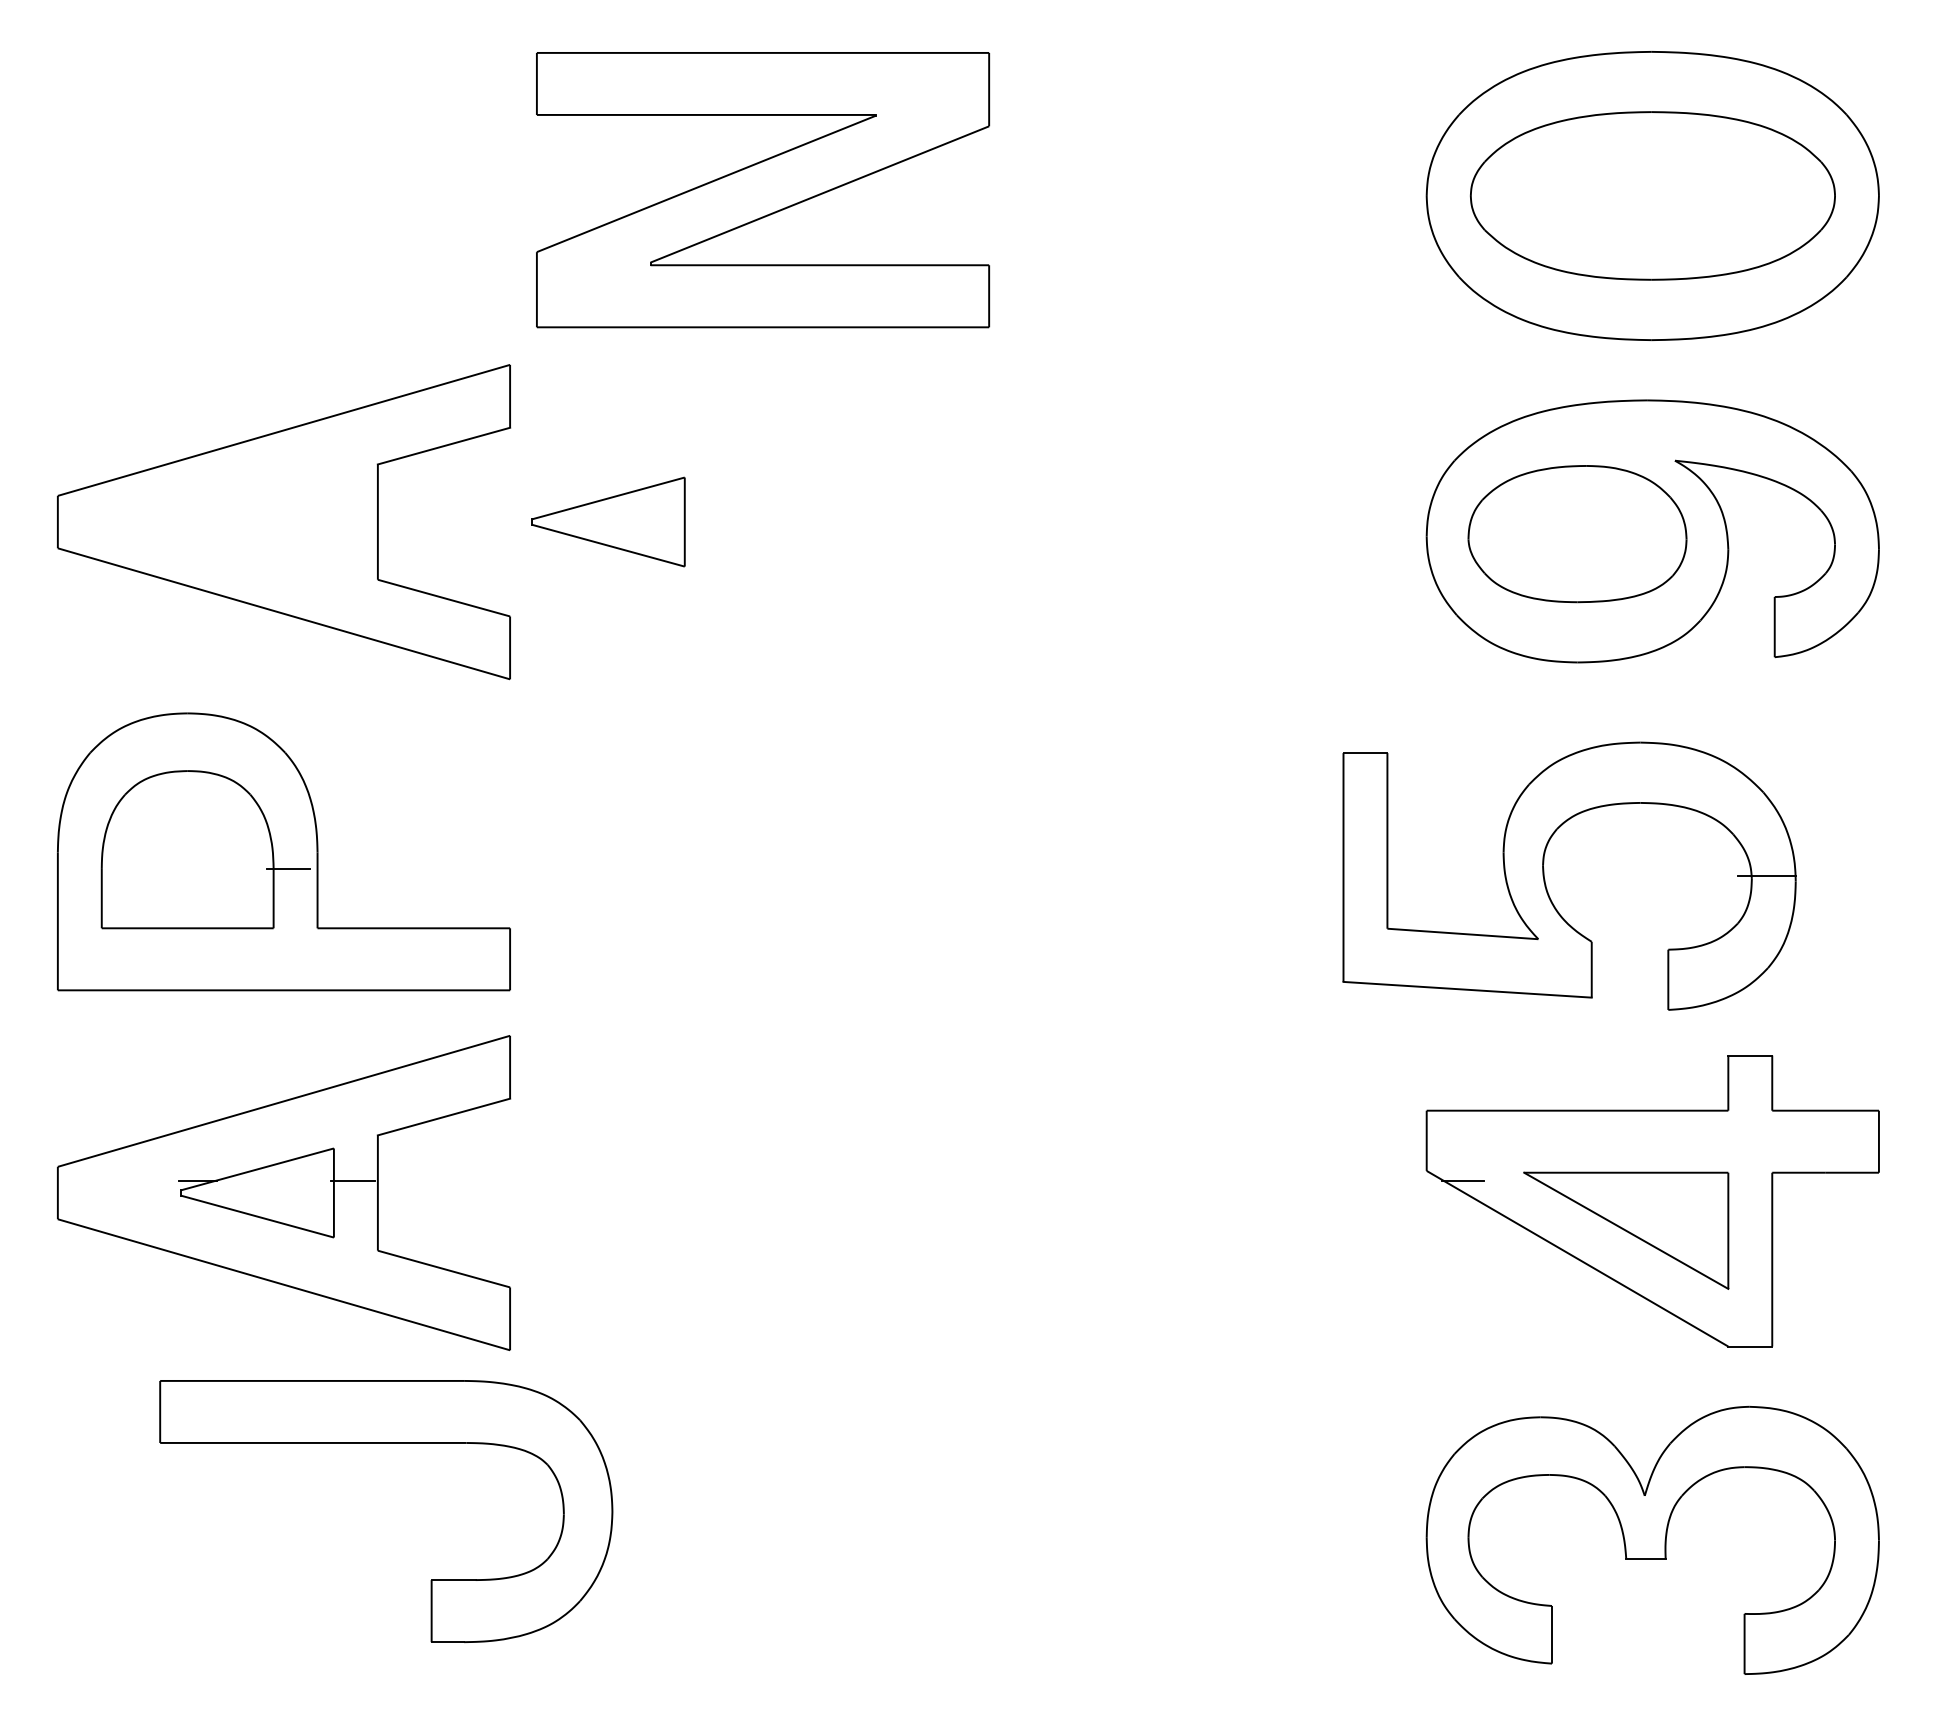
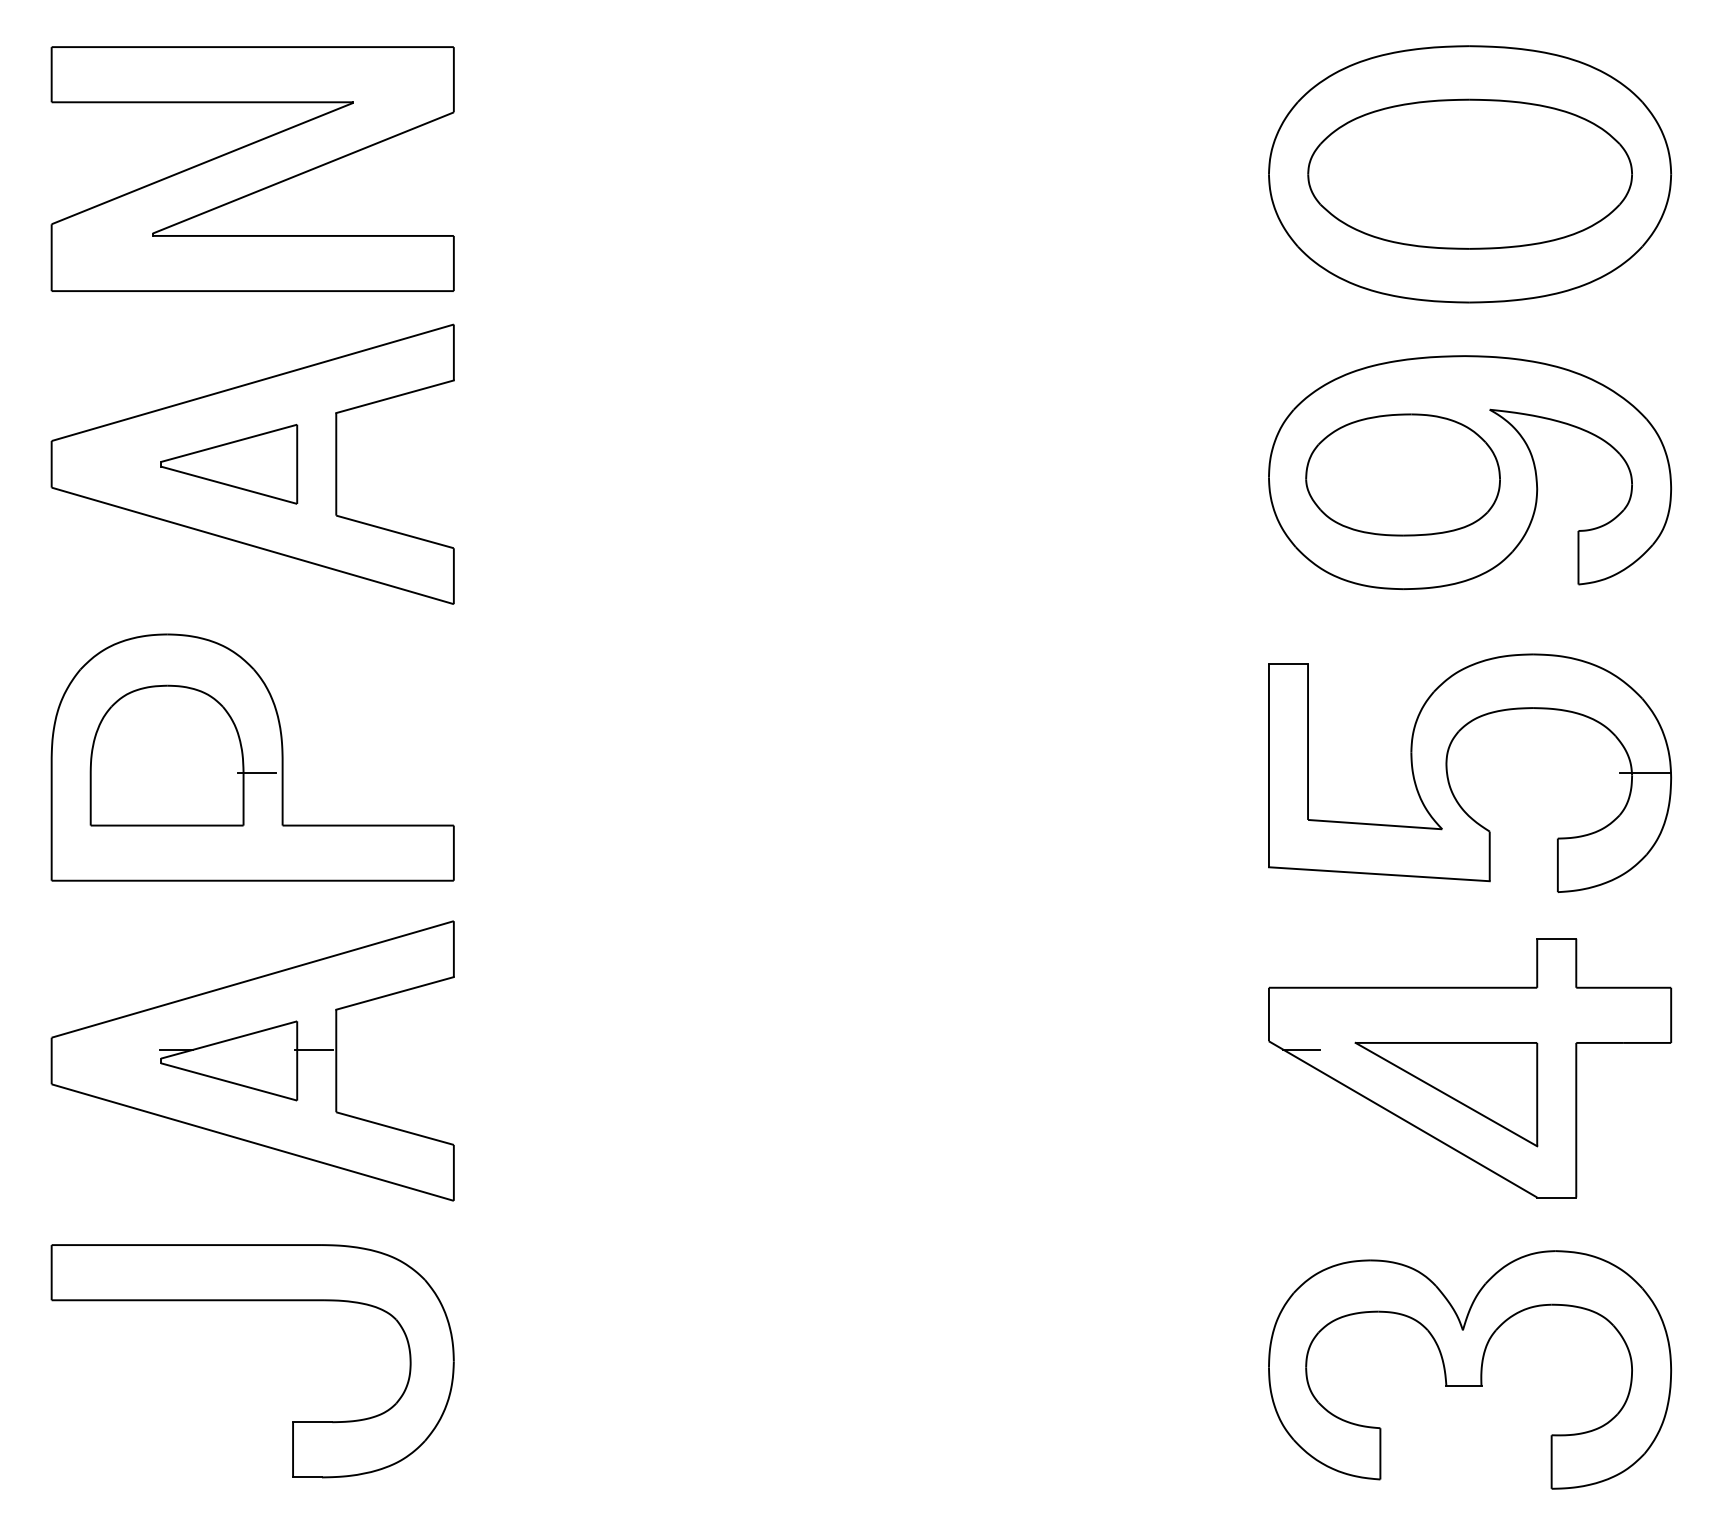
part: (762, 189) -> (252, 168), moved
part: (608, 522) -> (229, 464), moved
part: (1545, 877) -> (1448, 774), moved
part: (386, 1444) -> (252, 1301), moved

